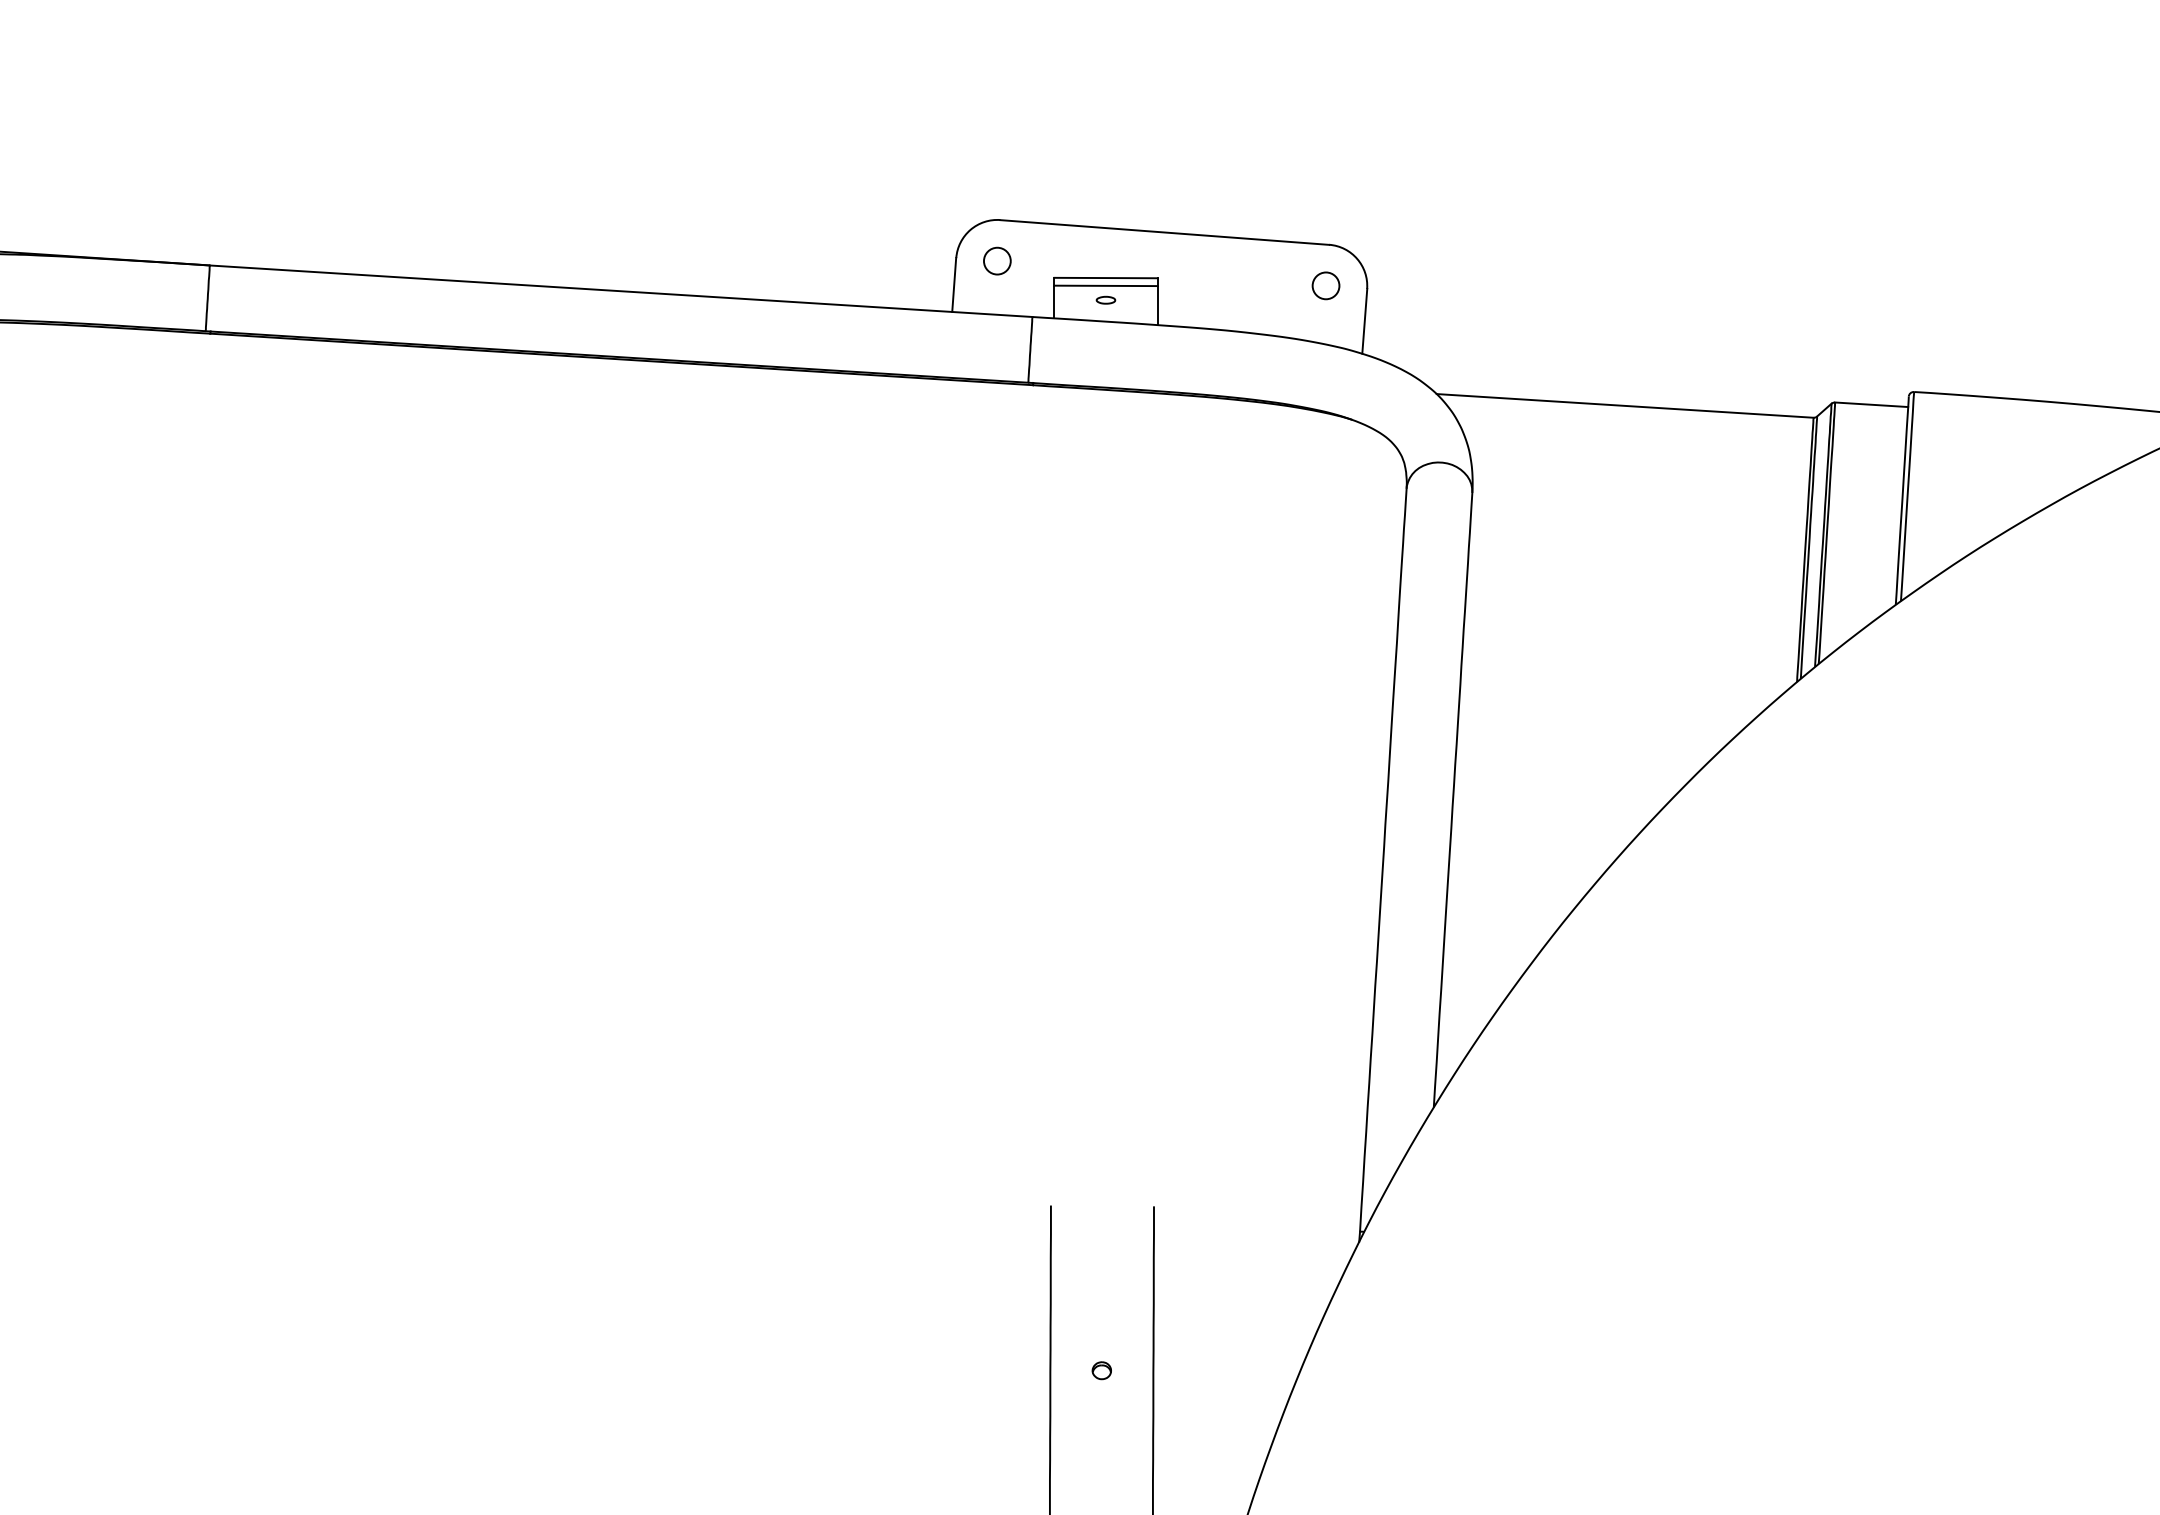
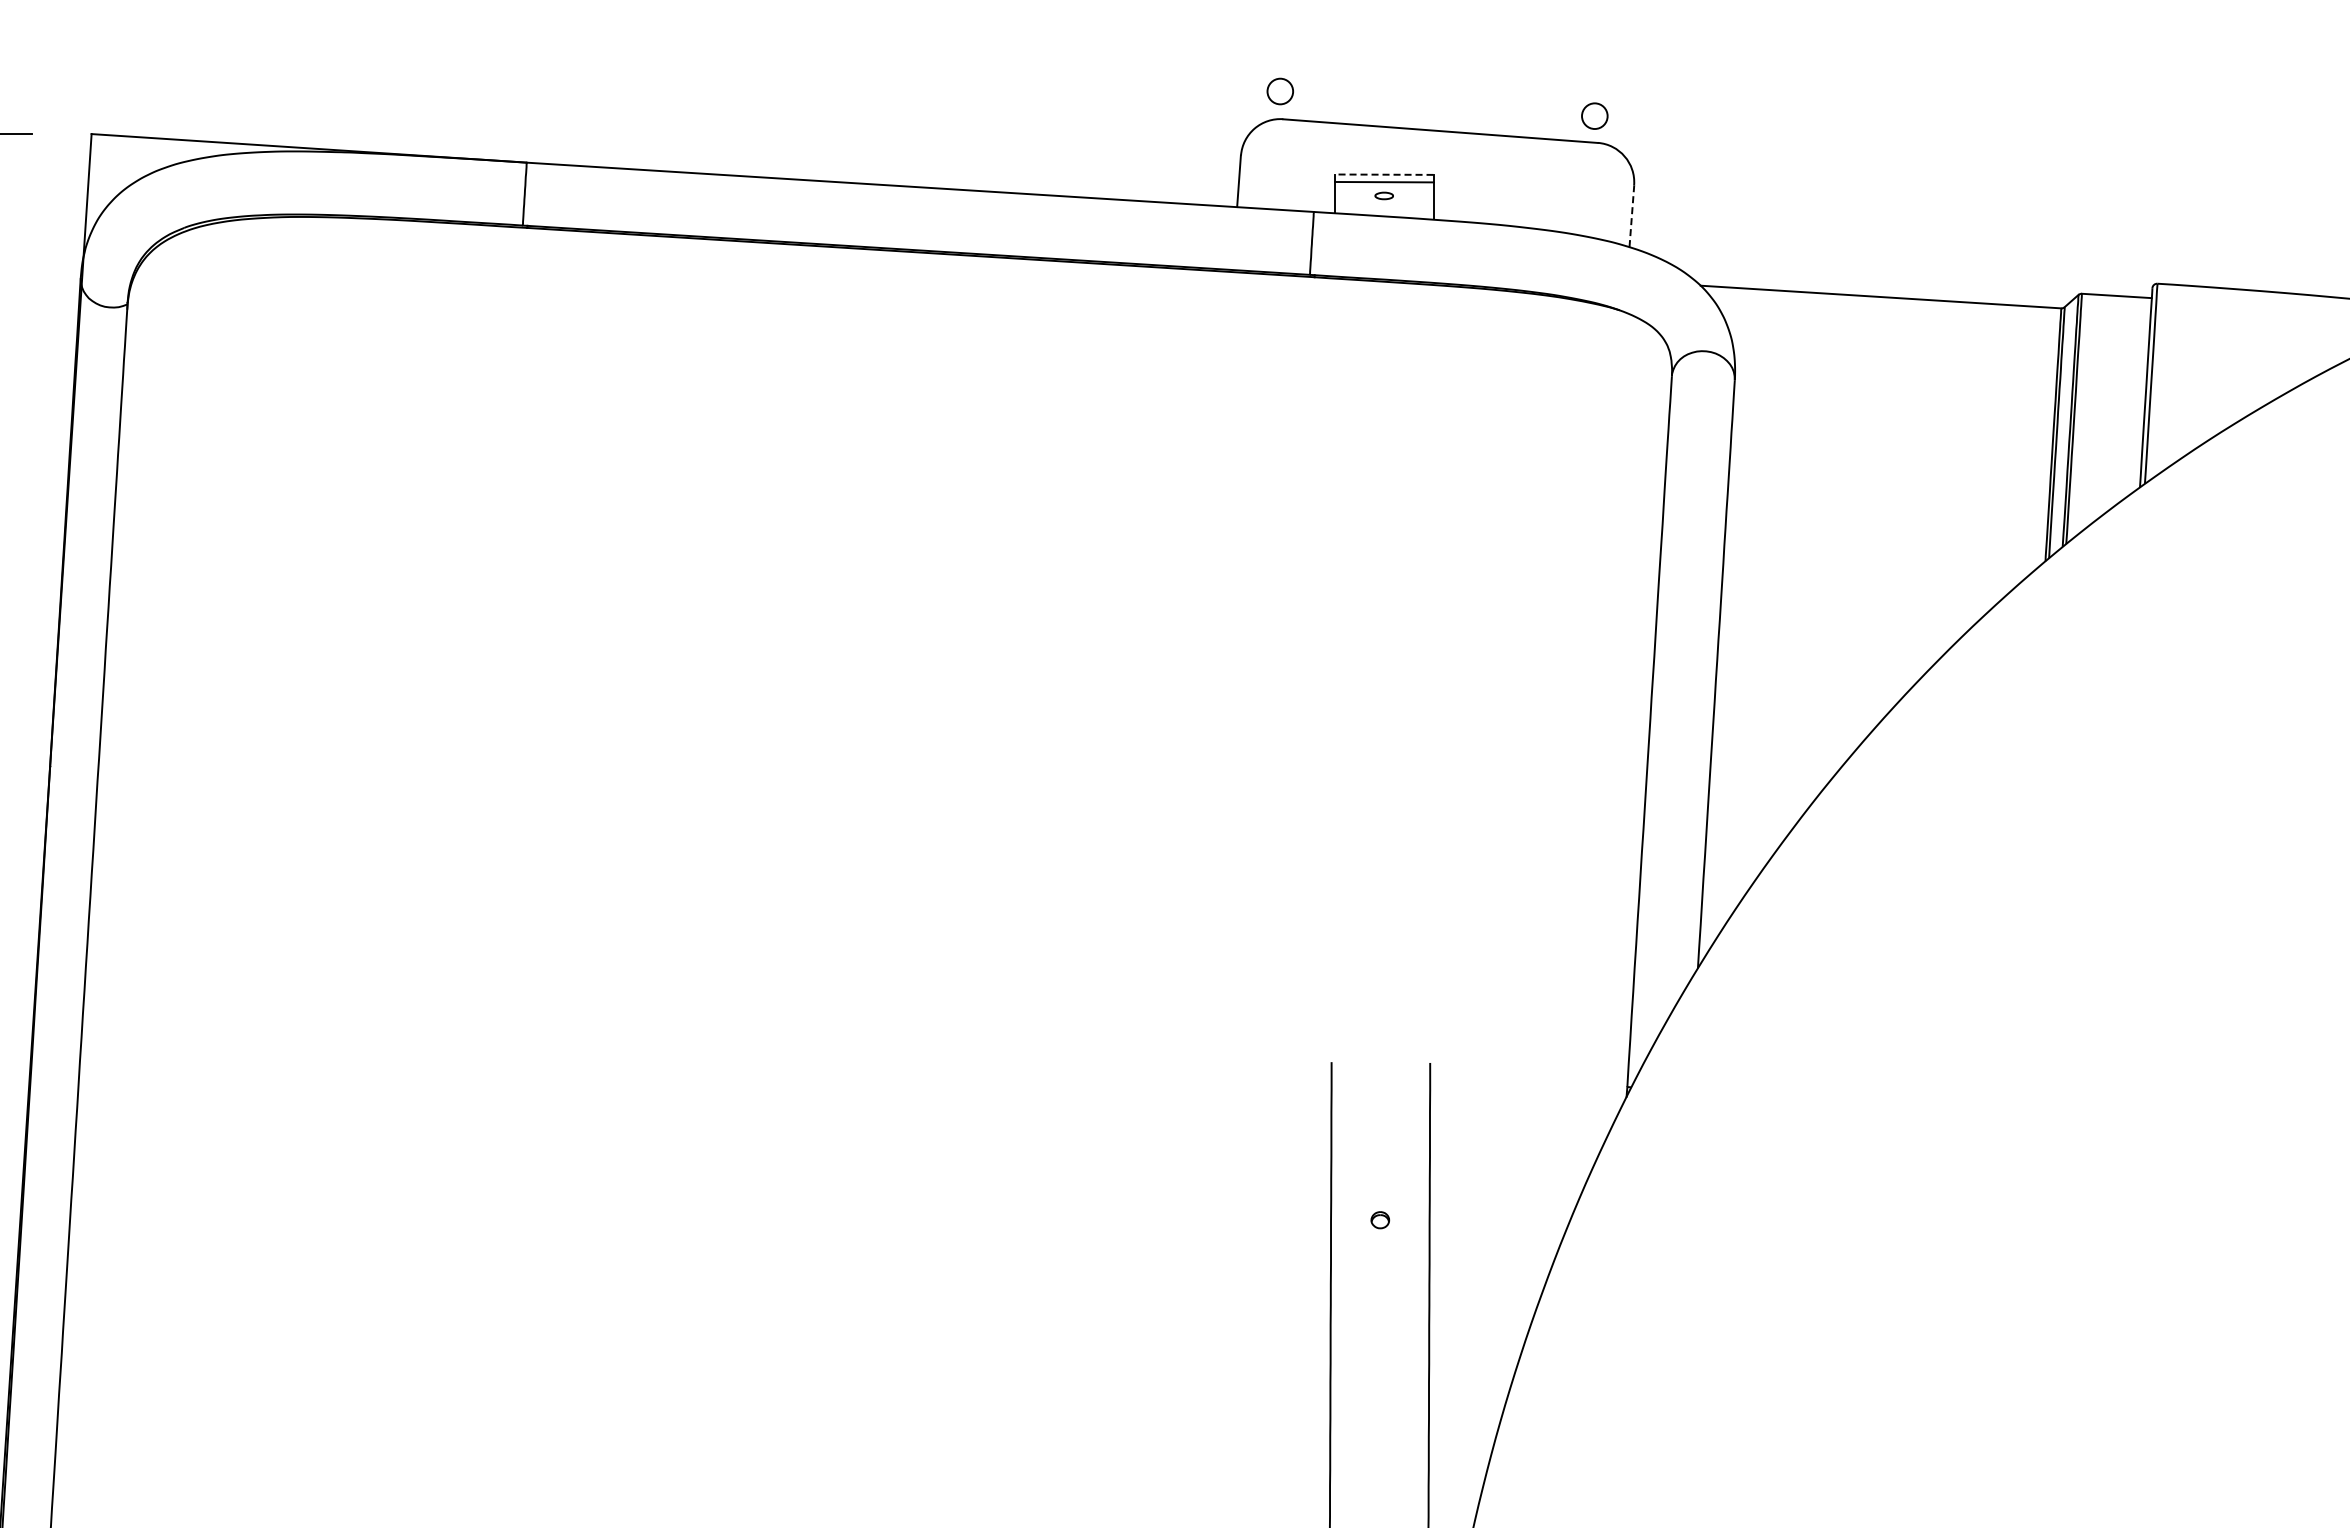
circle: (996, 261) -> (1279, 91), moved
line: (1105, 277) -> (1383, 174), solid -> dashed
circle: (1325, 285) -> (1594, 115), moved
line: (1364, 320) -> (1631, 215), solid -> dashed

